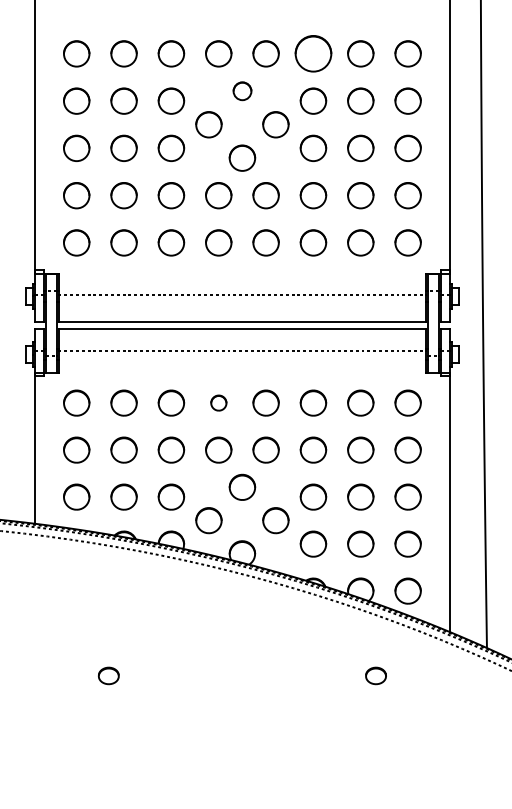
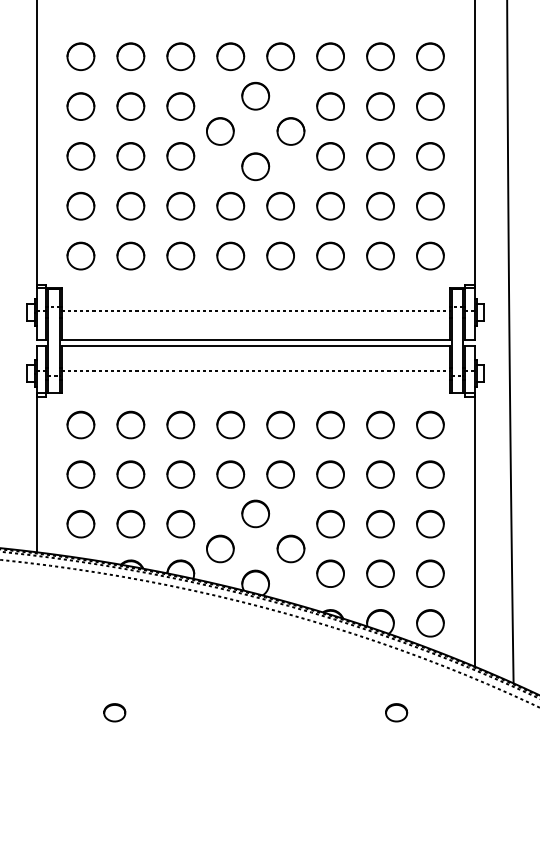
part: (313, 53) -> (330, 56), size x0.71
part: (242, 90) -> (255, 95), size x1.43
part: (218, 402) -> (230, 424), size x1.67

